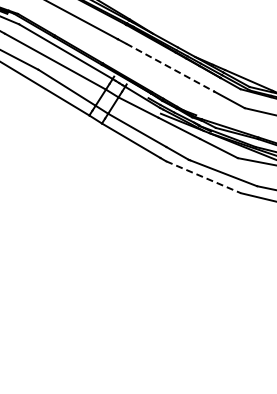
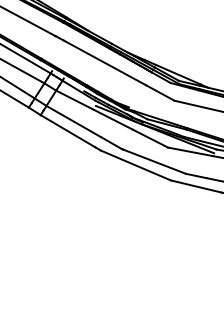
line: (170, 67) -> (104, 62), dashed -> solid
line: (203, 177) -> (135, 165), dashed -> solid

